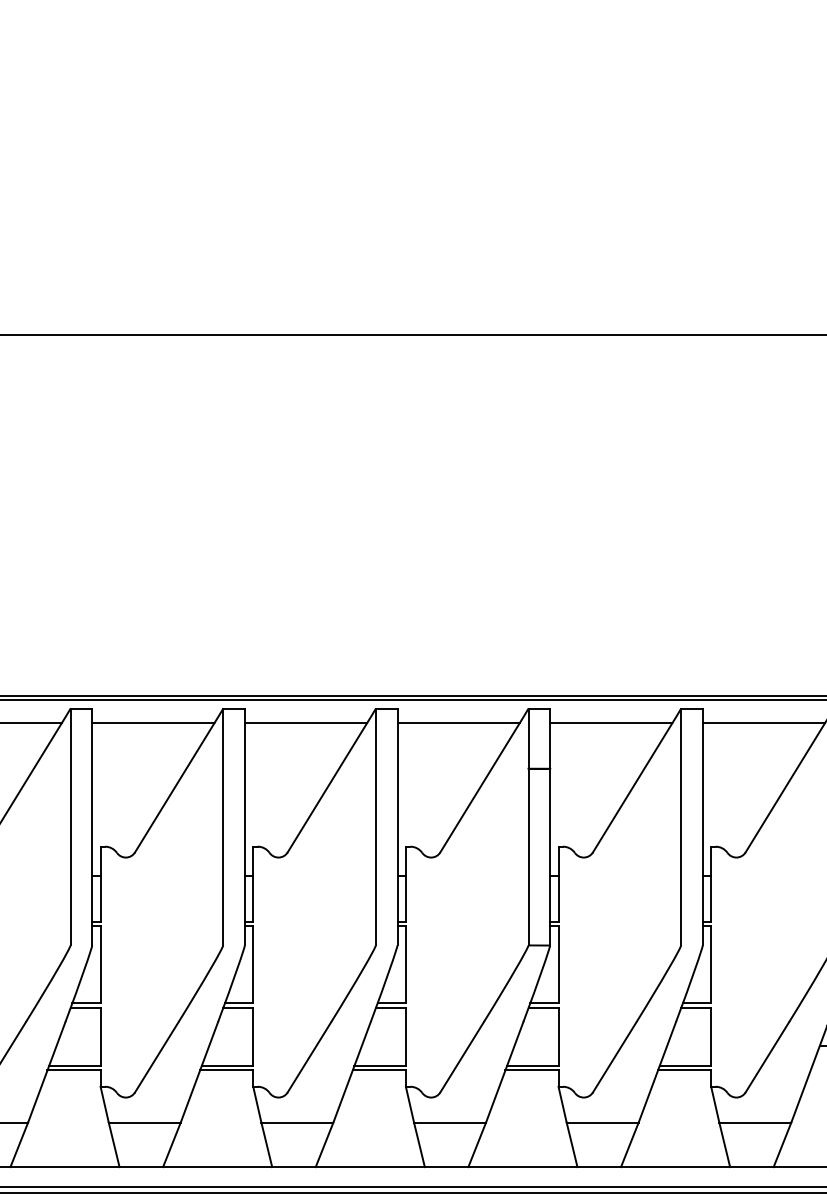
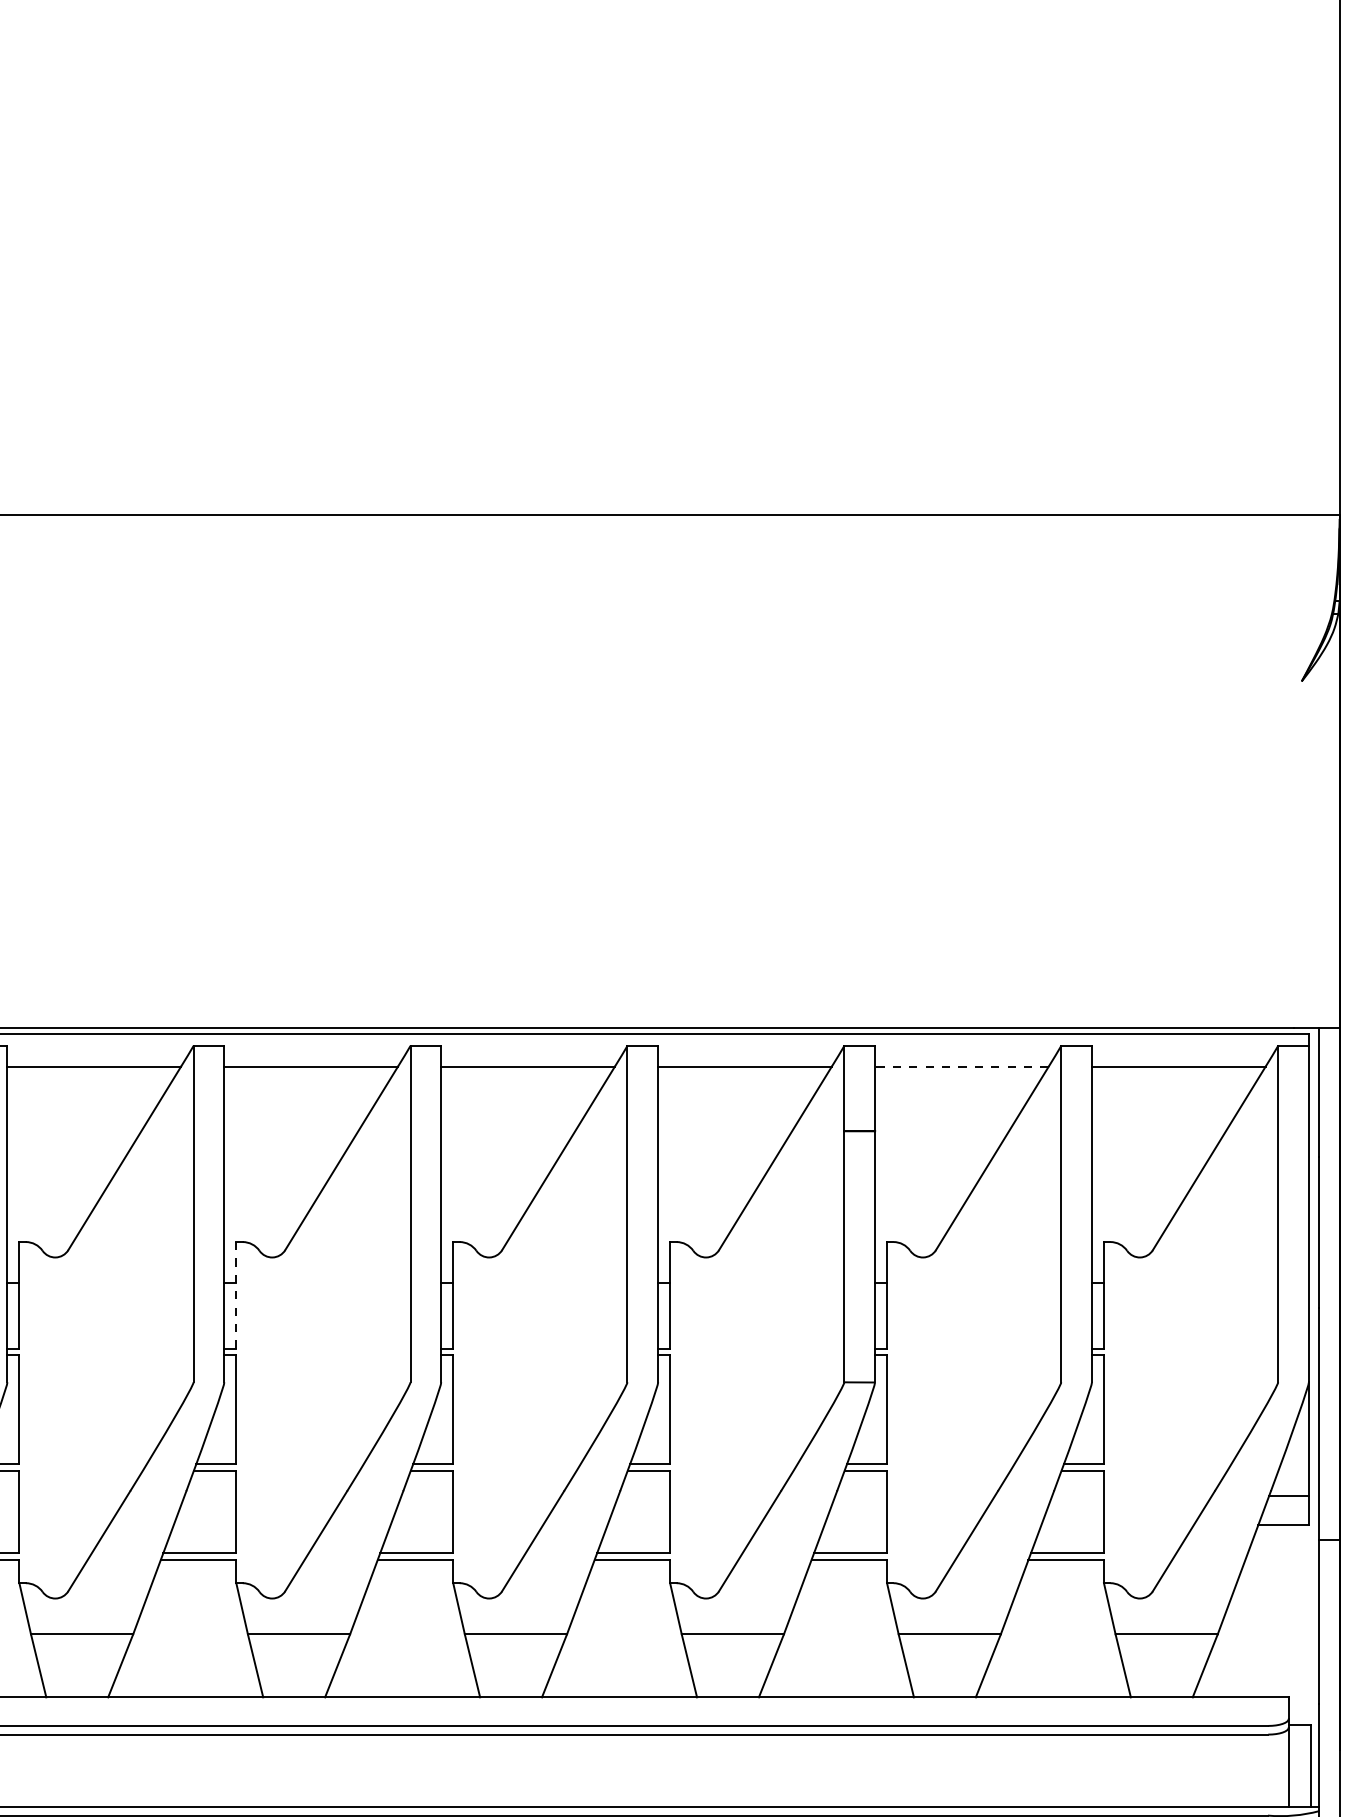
line: (610, 723) -> (961, 1066), solid -> dashed
line: (100, 884) -> (236, 1295), solid -> dashed

